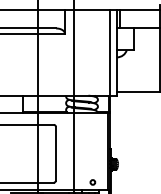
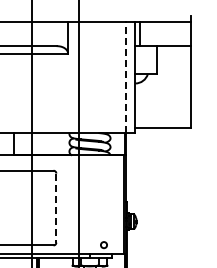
line: (109, 52) -> (125, 77), solid -> dashed
line: (56, 154) -> (56, 208), solid -> dashed

